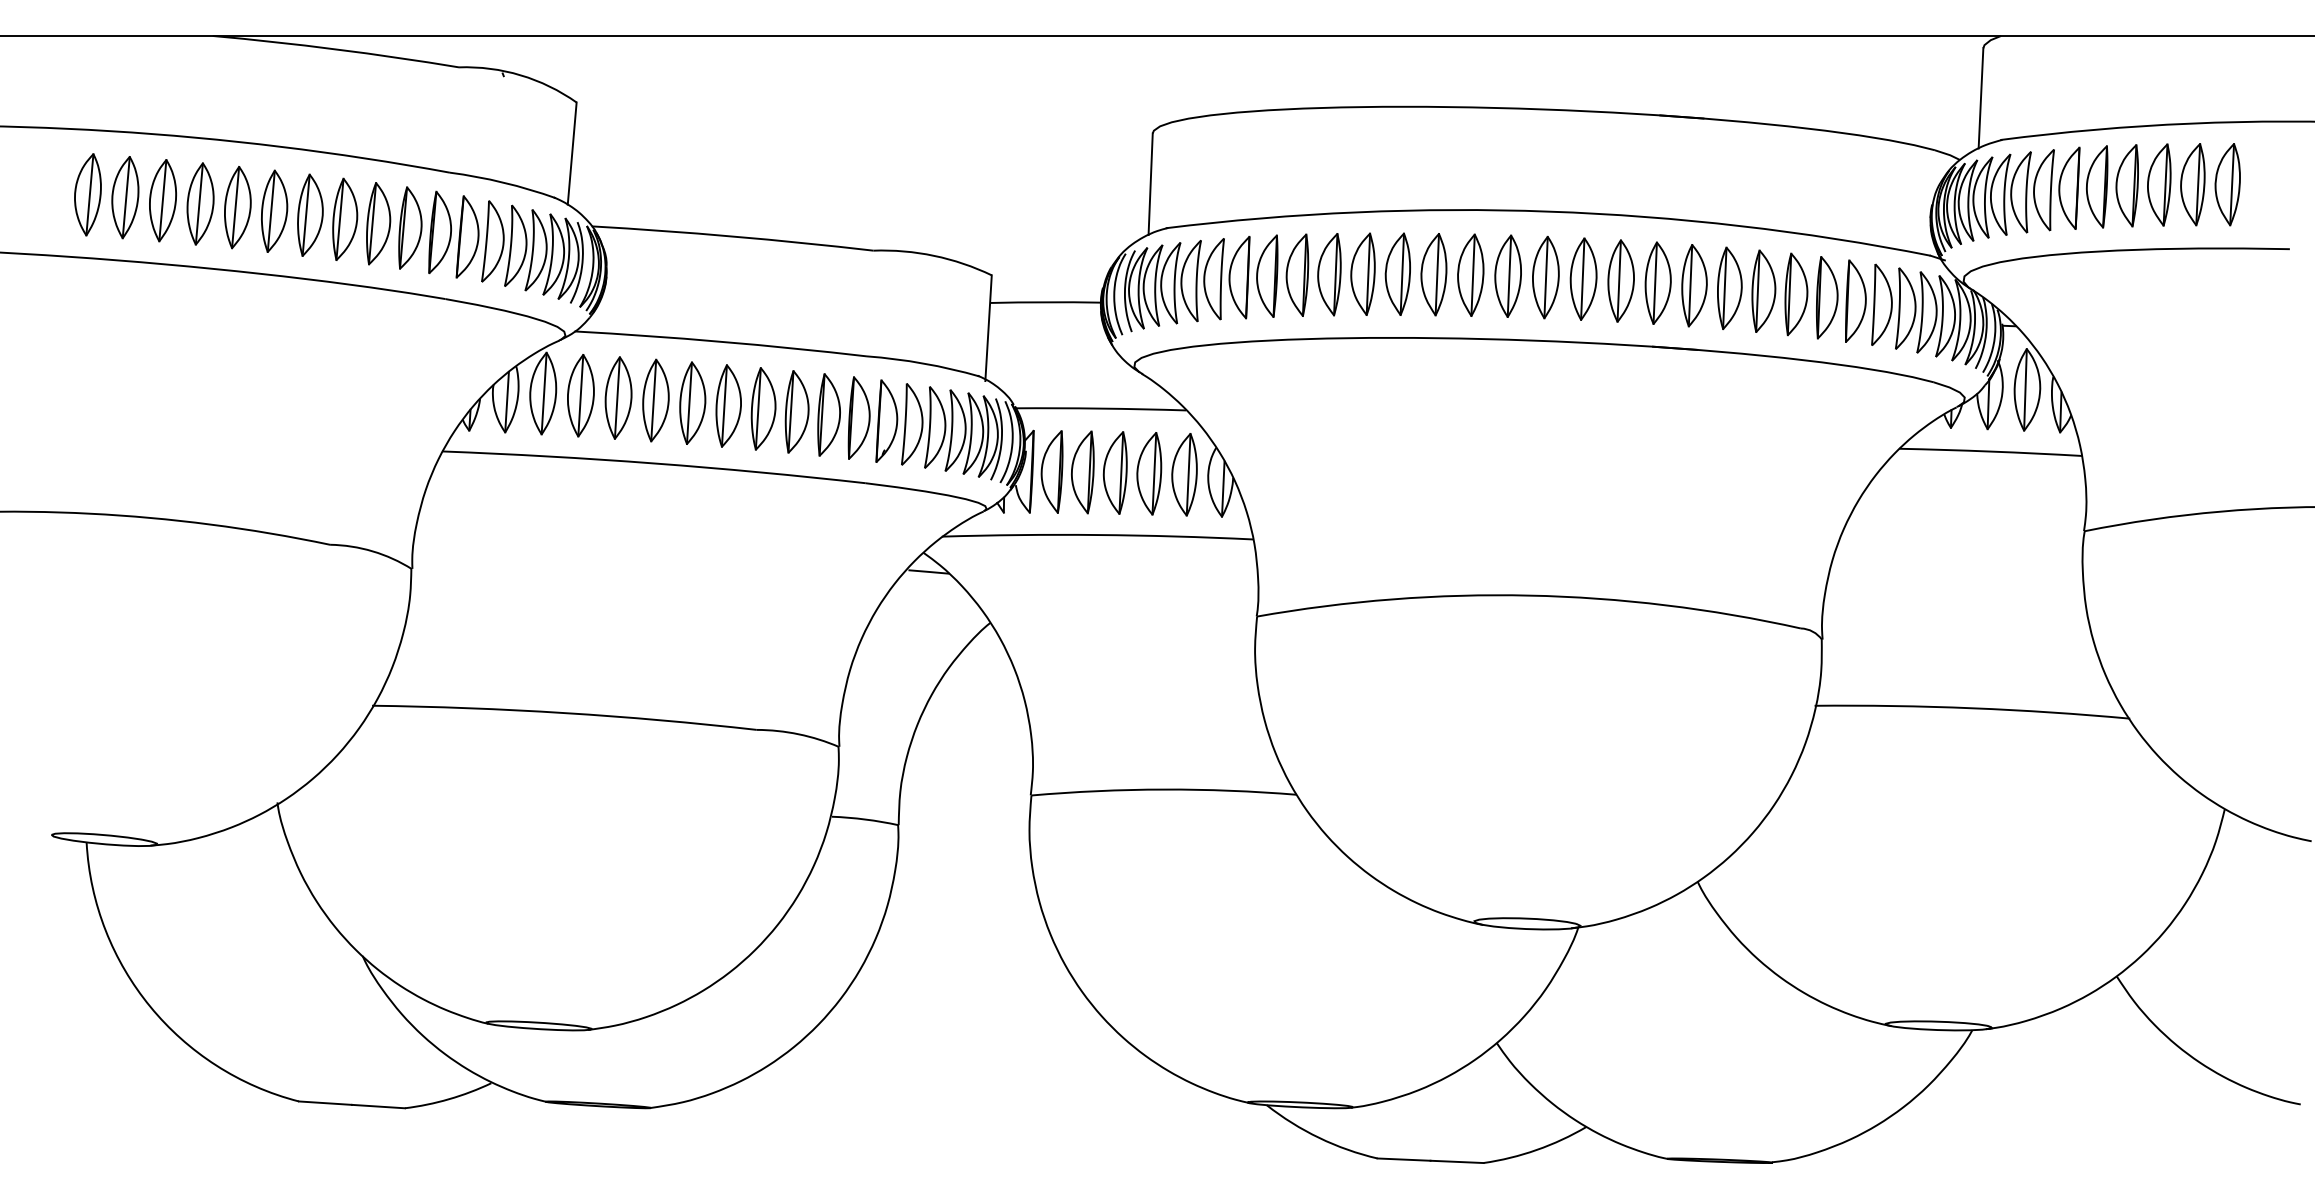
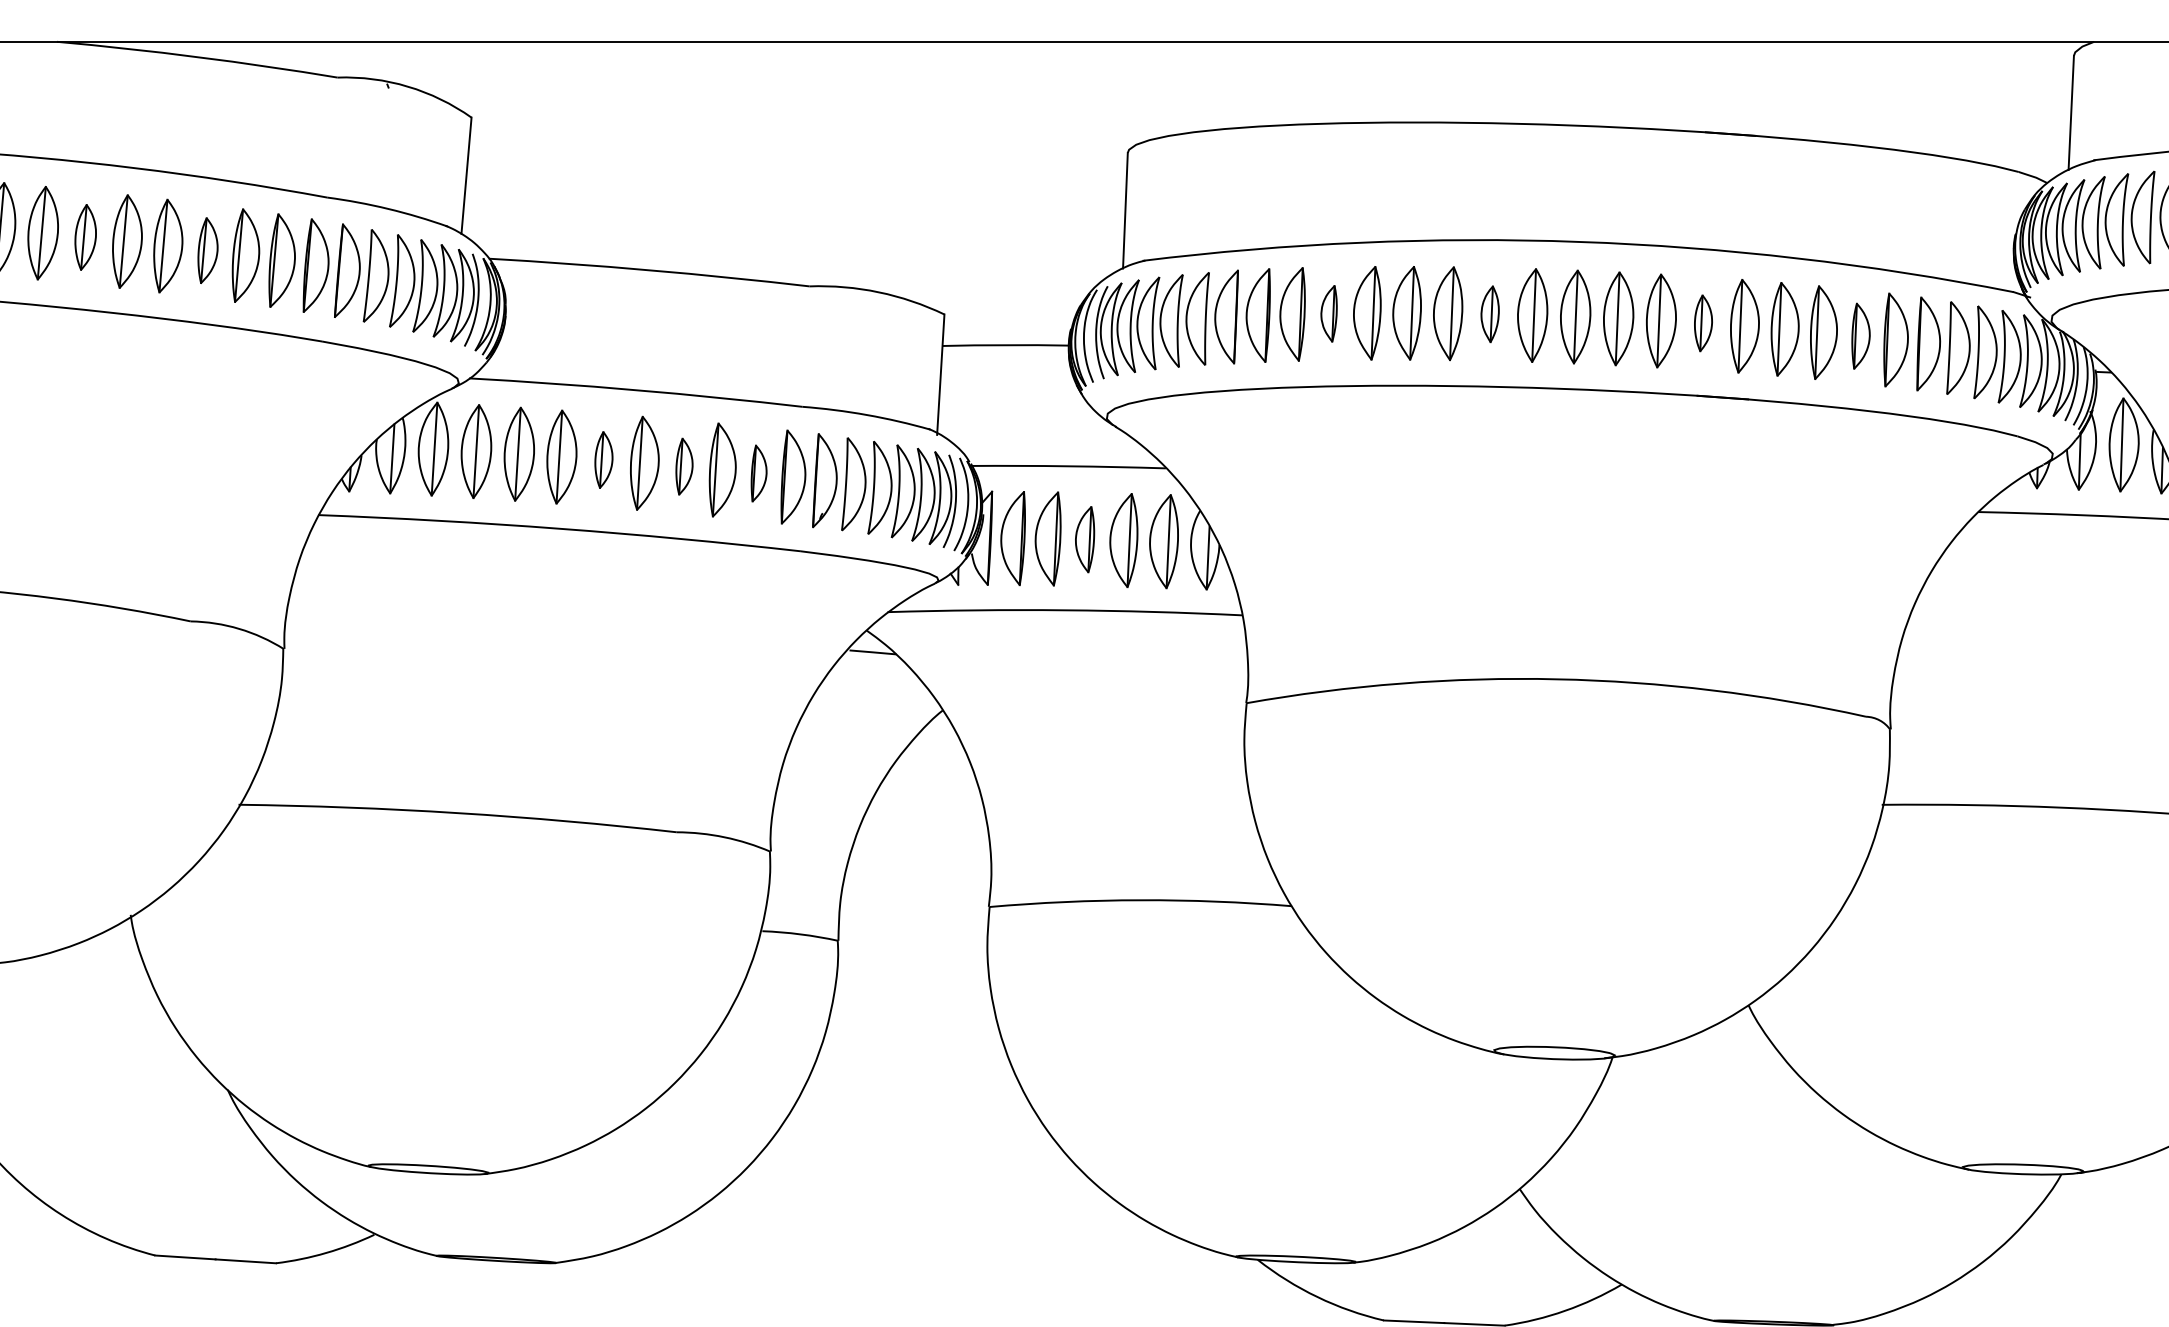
part: (237, 207) -> (85, 237), size x0.7
part: (345, 218) -> (208, 249), size x0.7
part: (1329, 274) -> (1329, 313), size x0.6
part: (1470, 274) -> (1489, 313), size x0.6
part: (1657, 282) -> (1702, 322), size x0.6
part: (1796, 294) -> (1861, 336), size x0.7
part: (692, 402) -> (603, 459), size x0.6
part: (763, 408) -> (684, 466), size x0.6
part: (828, 414) -> (758, 473), size x0.6
part: (1114, 472) -> (1084, 539), size x0.7

